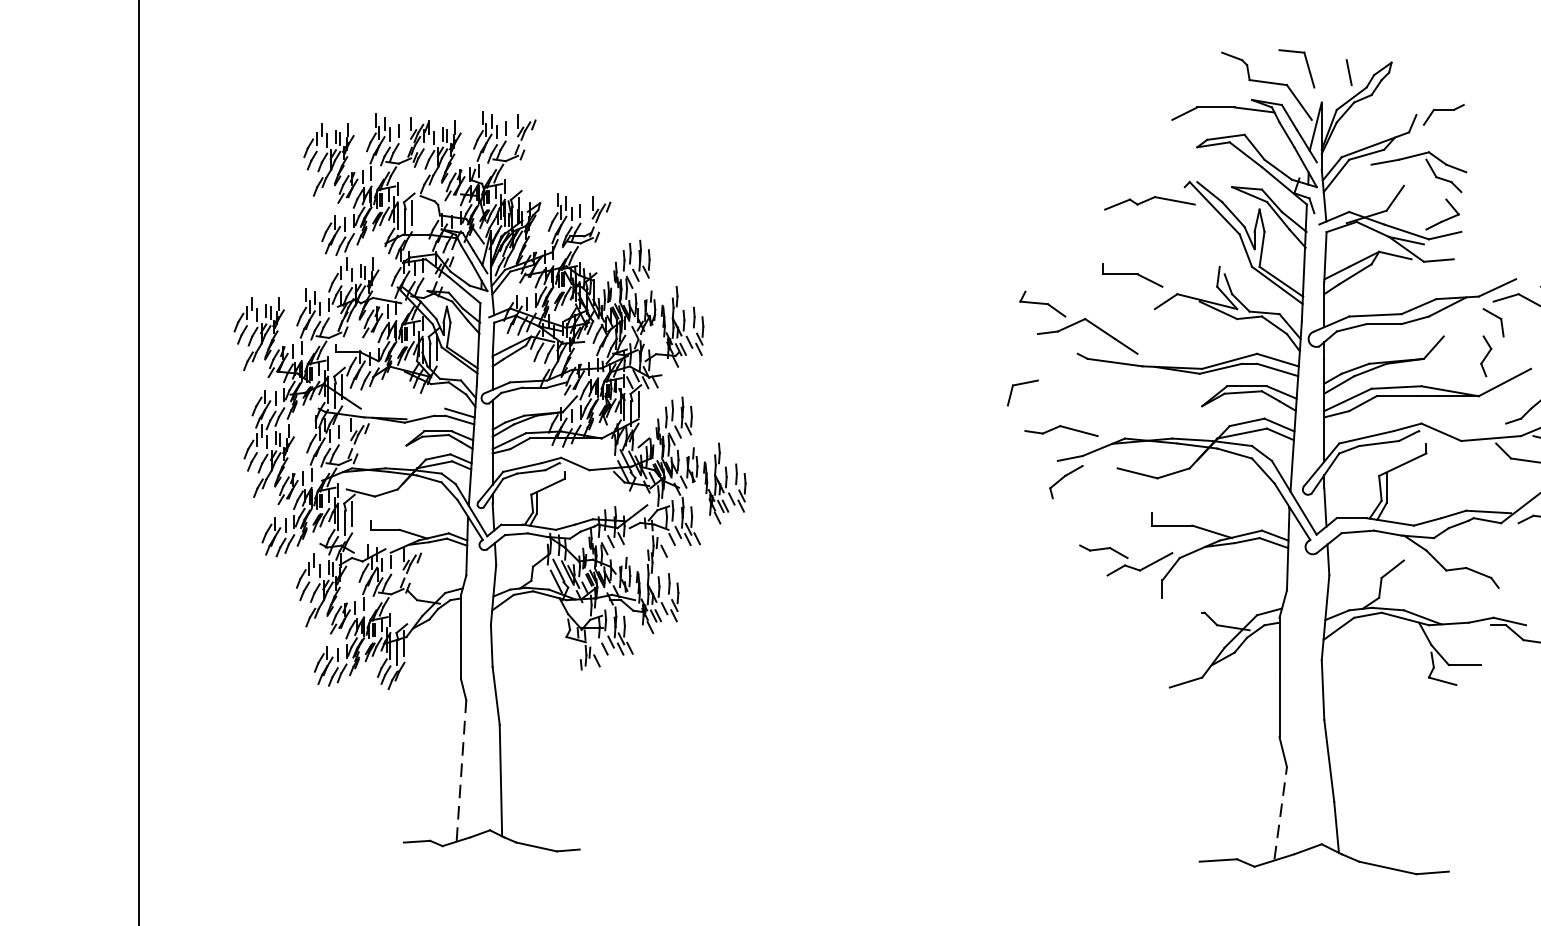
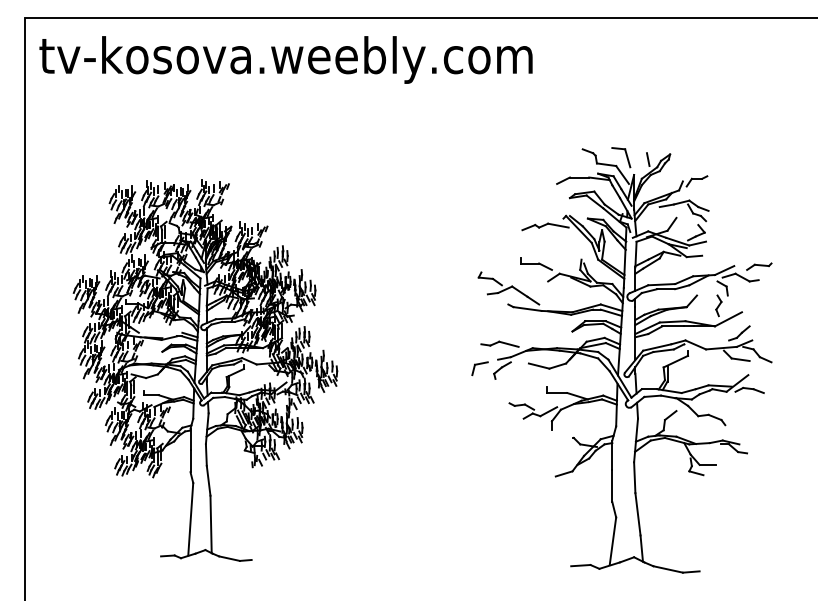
part: (1021, 392) -> (479, 368), moved
line: (460, 769) -> (190, 518), dashed -> solid
line: (1279, 813) -> (612, 541), dashed -> solid

